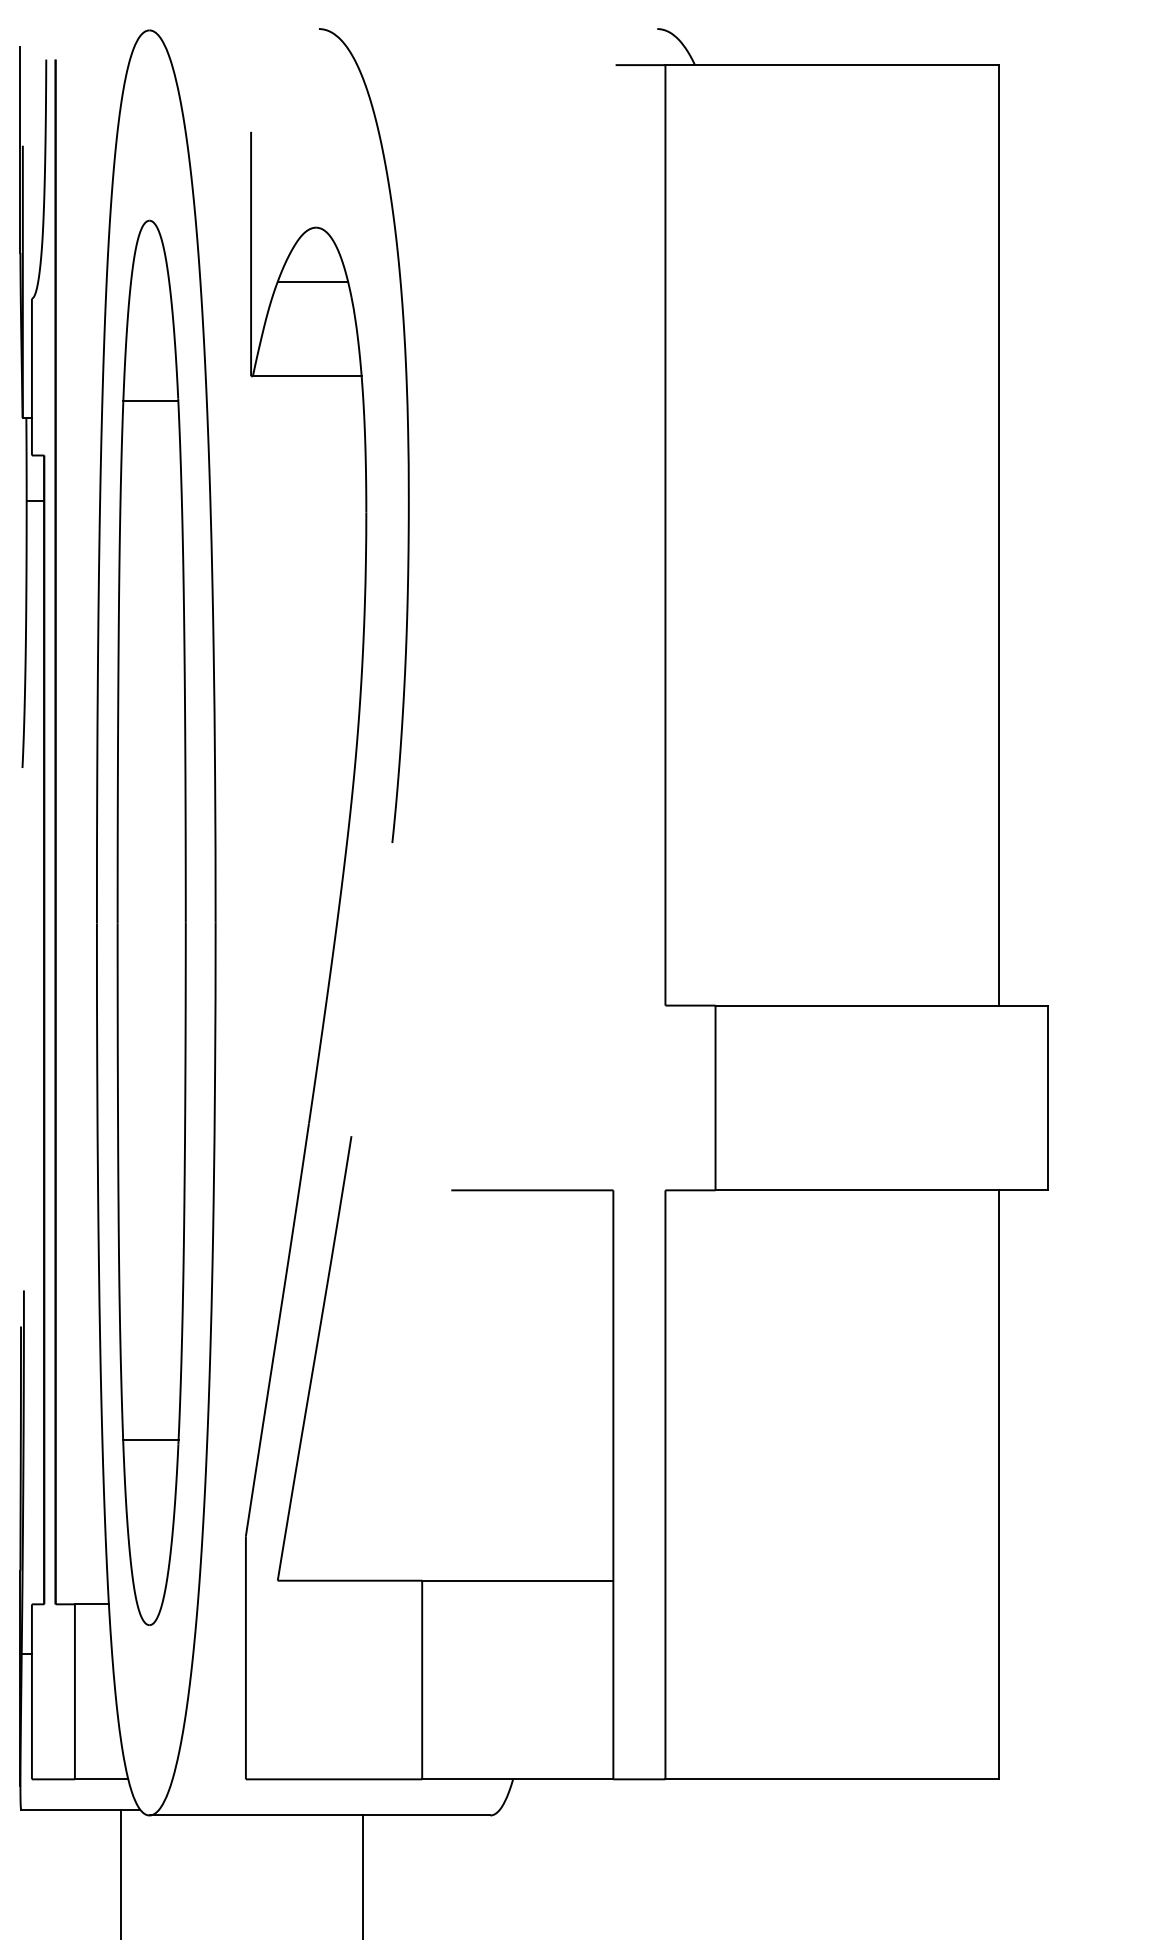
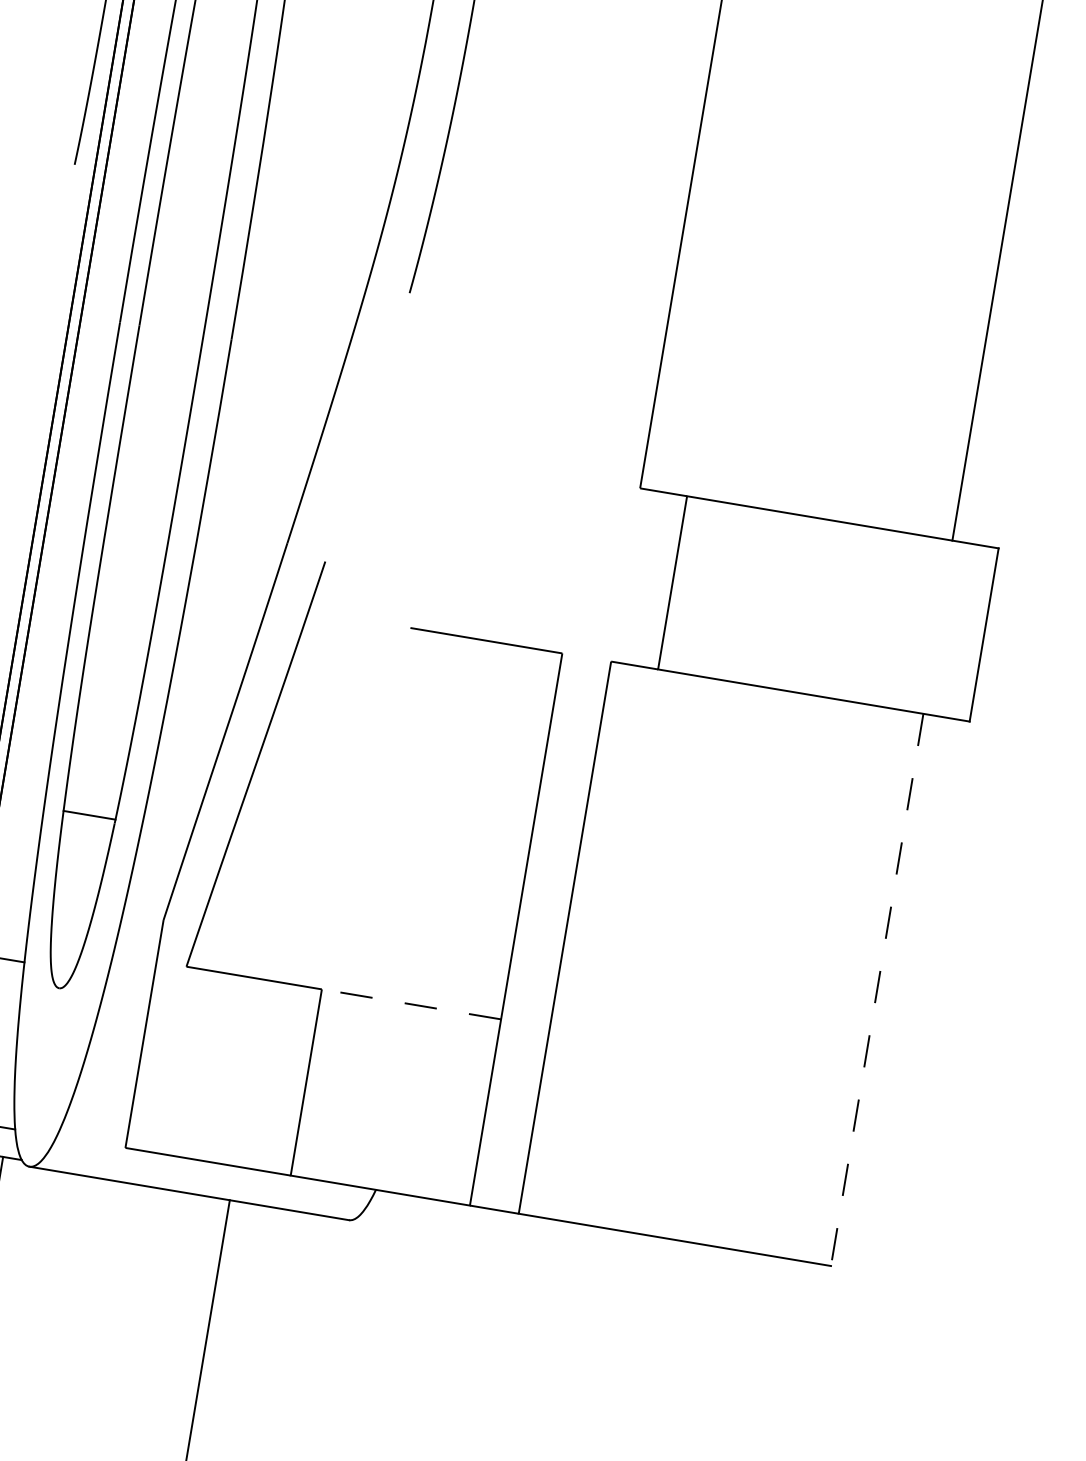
line: (998, 1484) -> (877, 989), solid -> dashed
line: (517, 1580) -> (411, 1004), solid -> dashed

